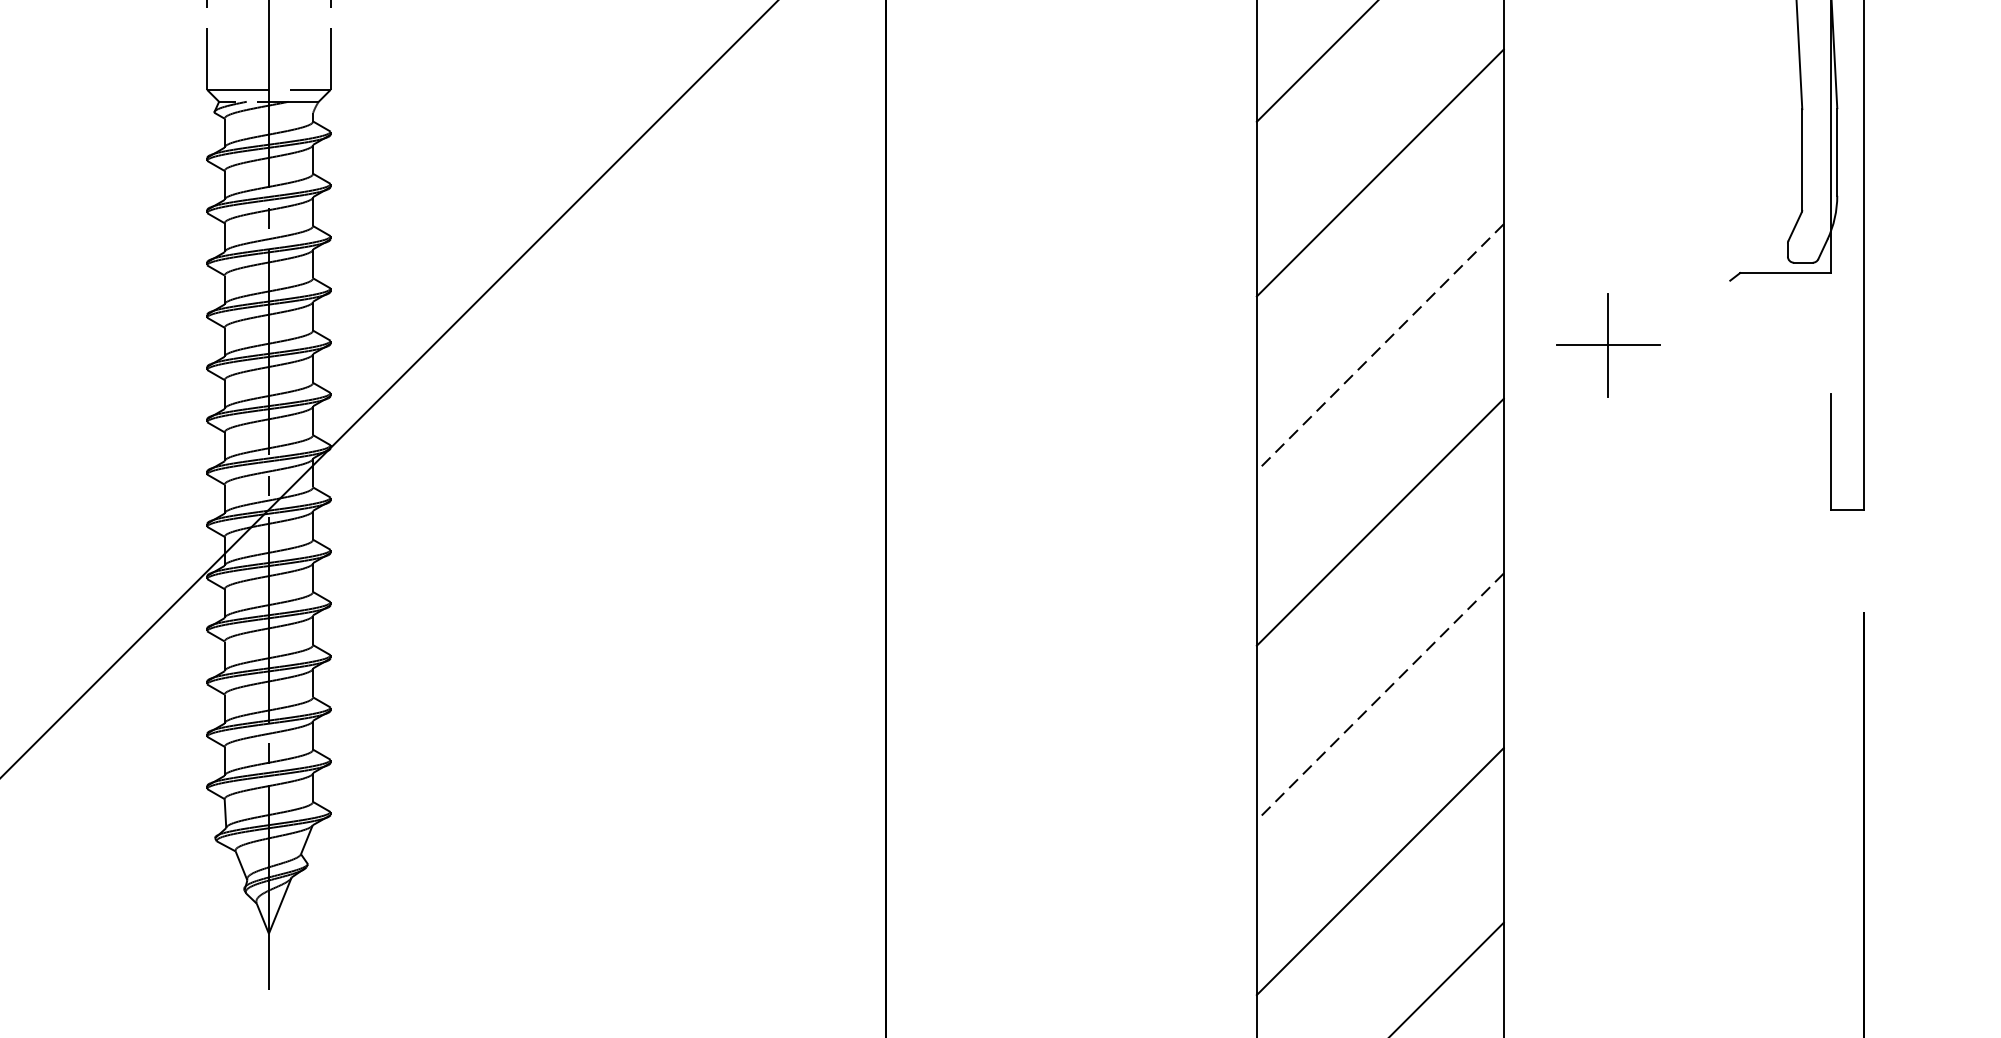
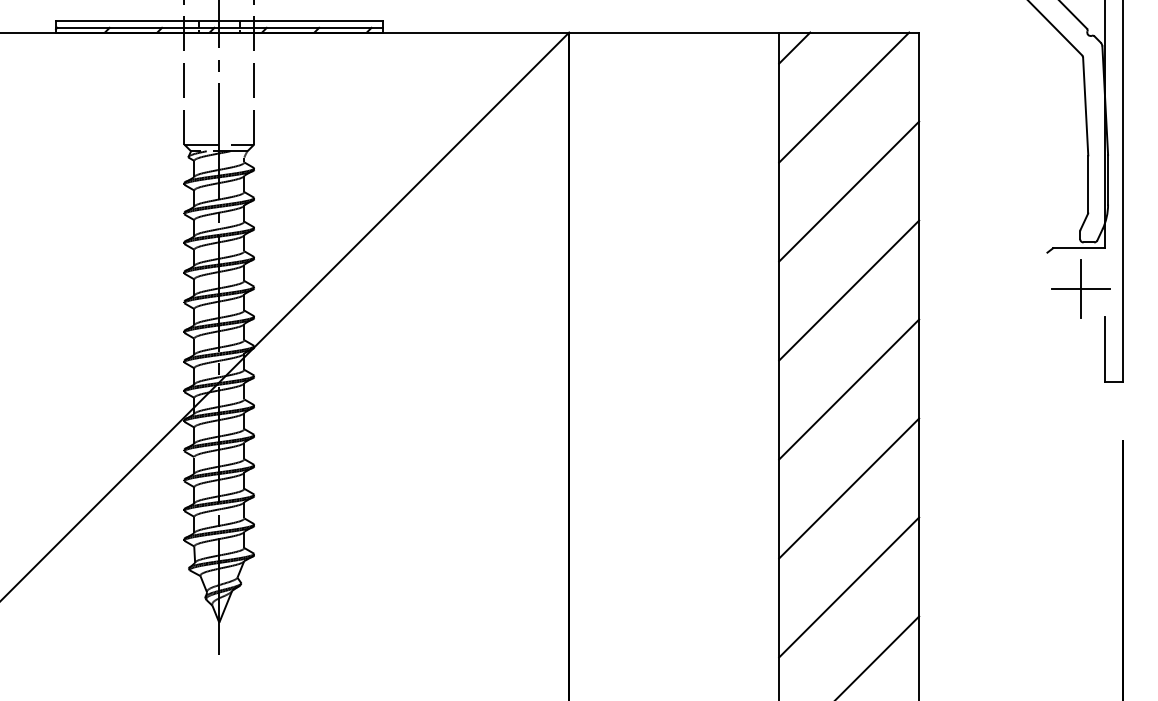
part: (1606, 343) -> (1080, 288), moved
line: (1380, 347) -> (849, 290), dashed -> solid
line: (1380, 696) -> (849, 488), dashed -> solid

